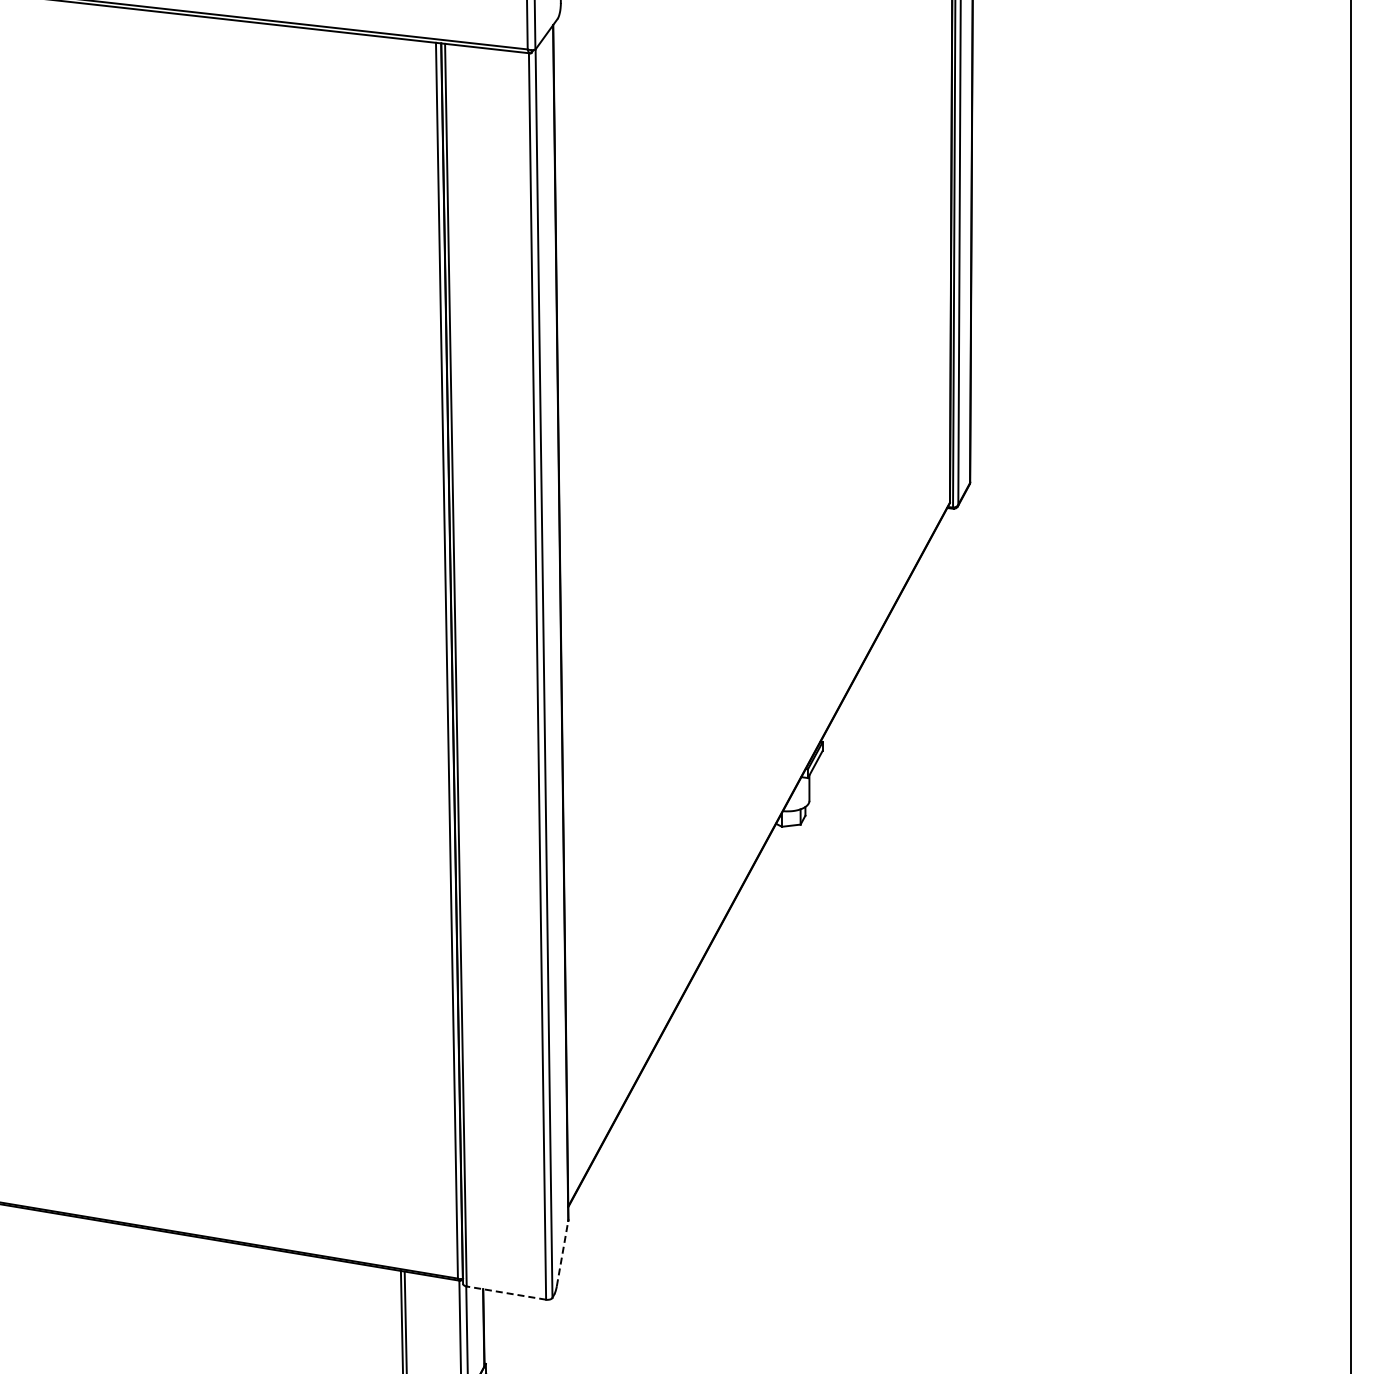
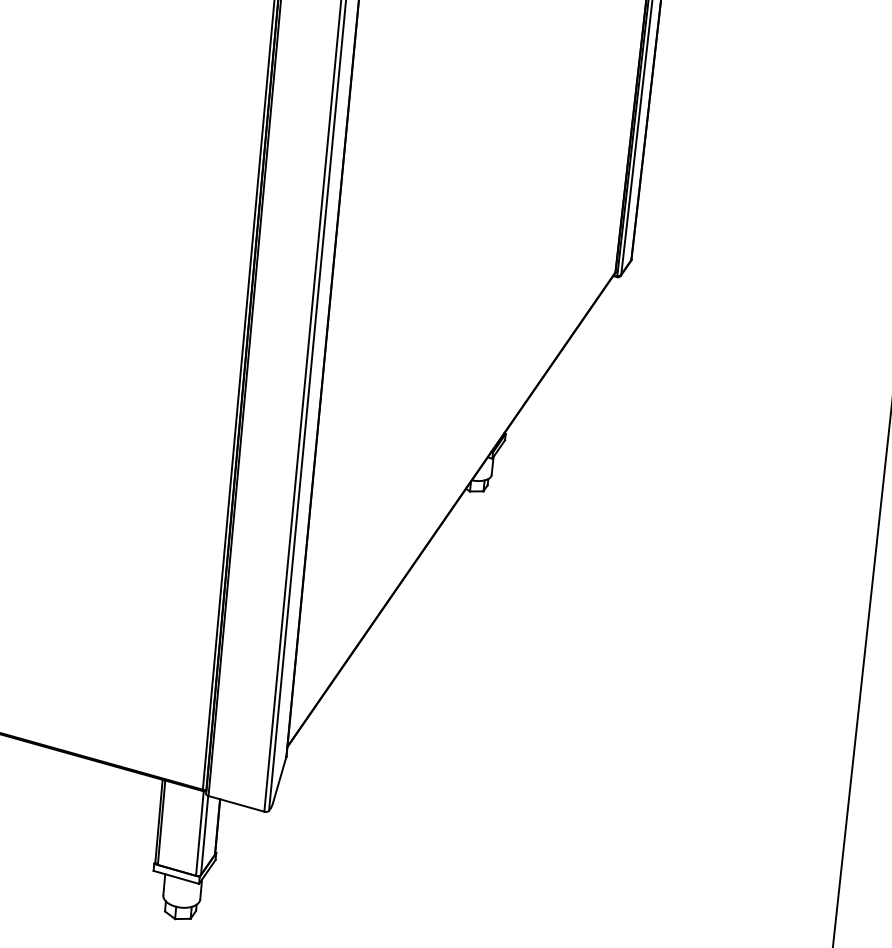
line: (562, 1253) -> (279, 779), dashed -> solid
line: (505, 1293) -> (235, 804), dashed -> solid

